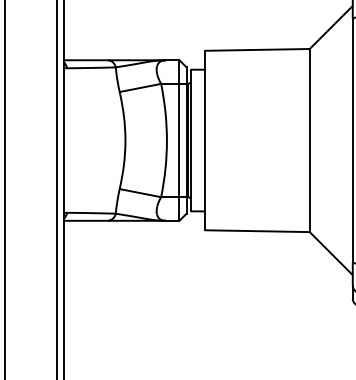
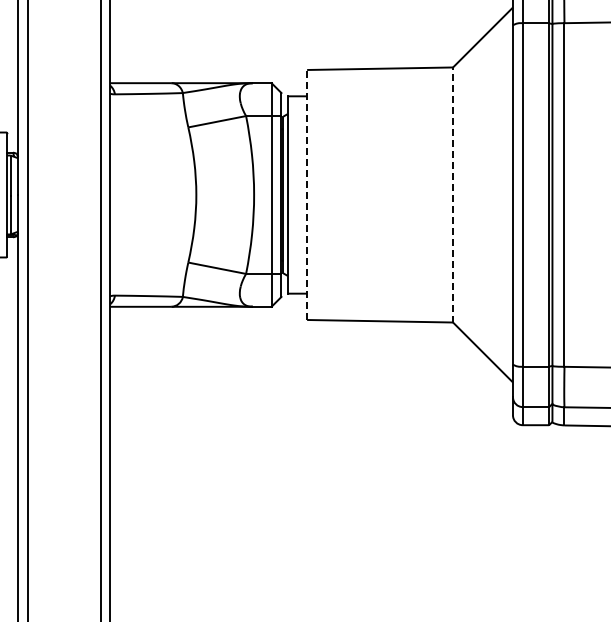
line: (205, 140) -> (307, 195), solid -> dashed
line: (310, 140) -> (453, 195), solid -> dashed

